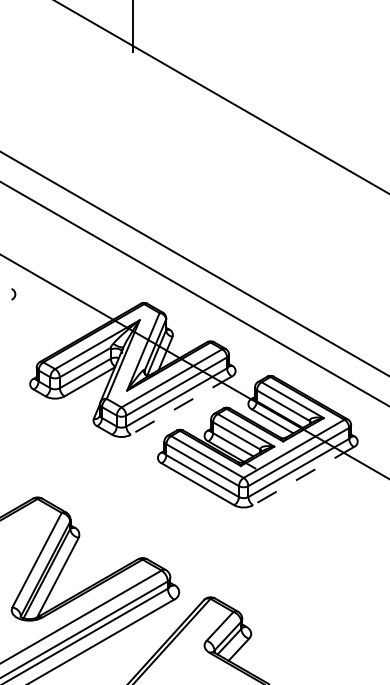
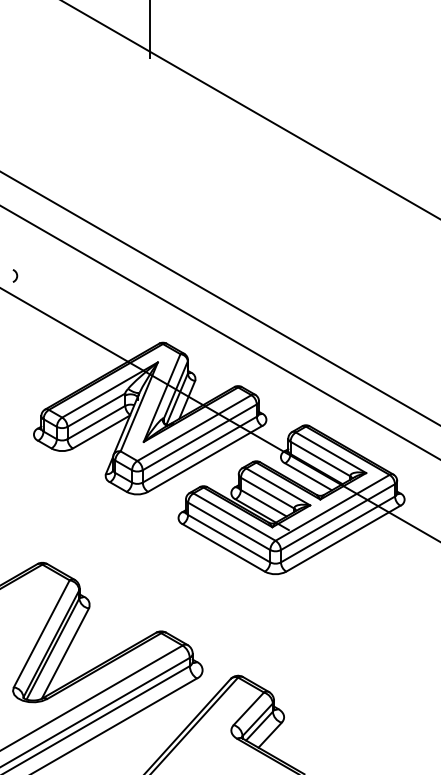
arc: (14, 293) -> (16, 275), moved
line: (181, 405) -> (205, 458), dashed -> solid
line: (303, 475) -> (343, 538), dashed -> solid

